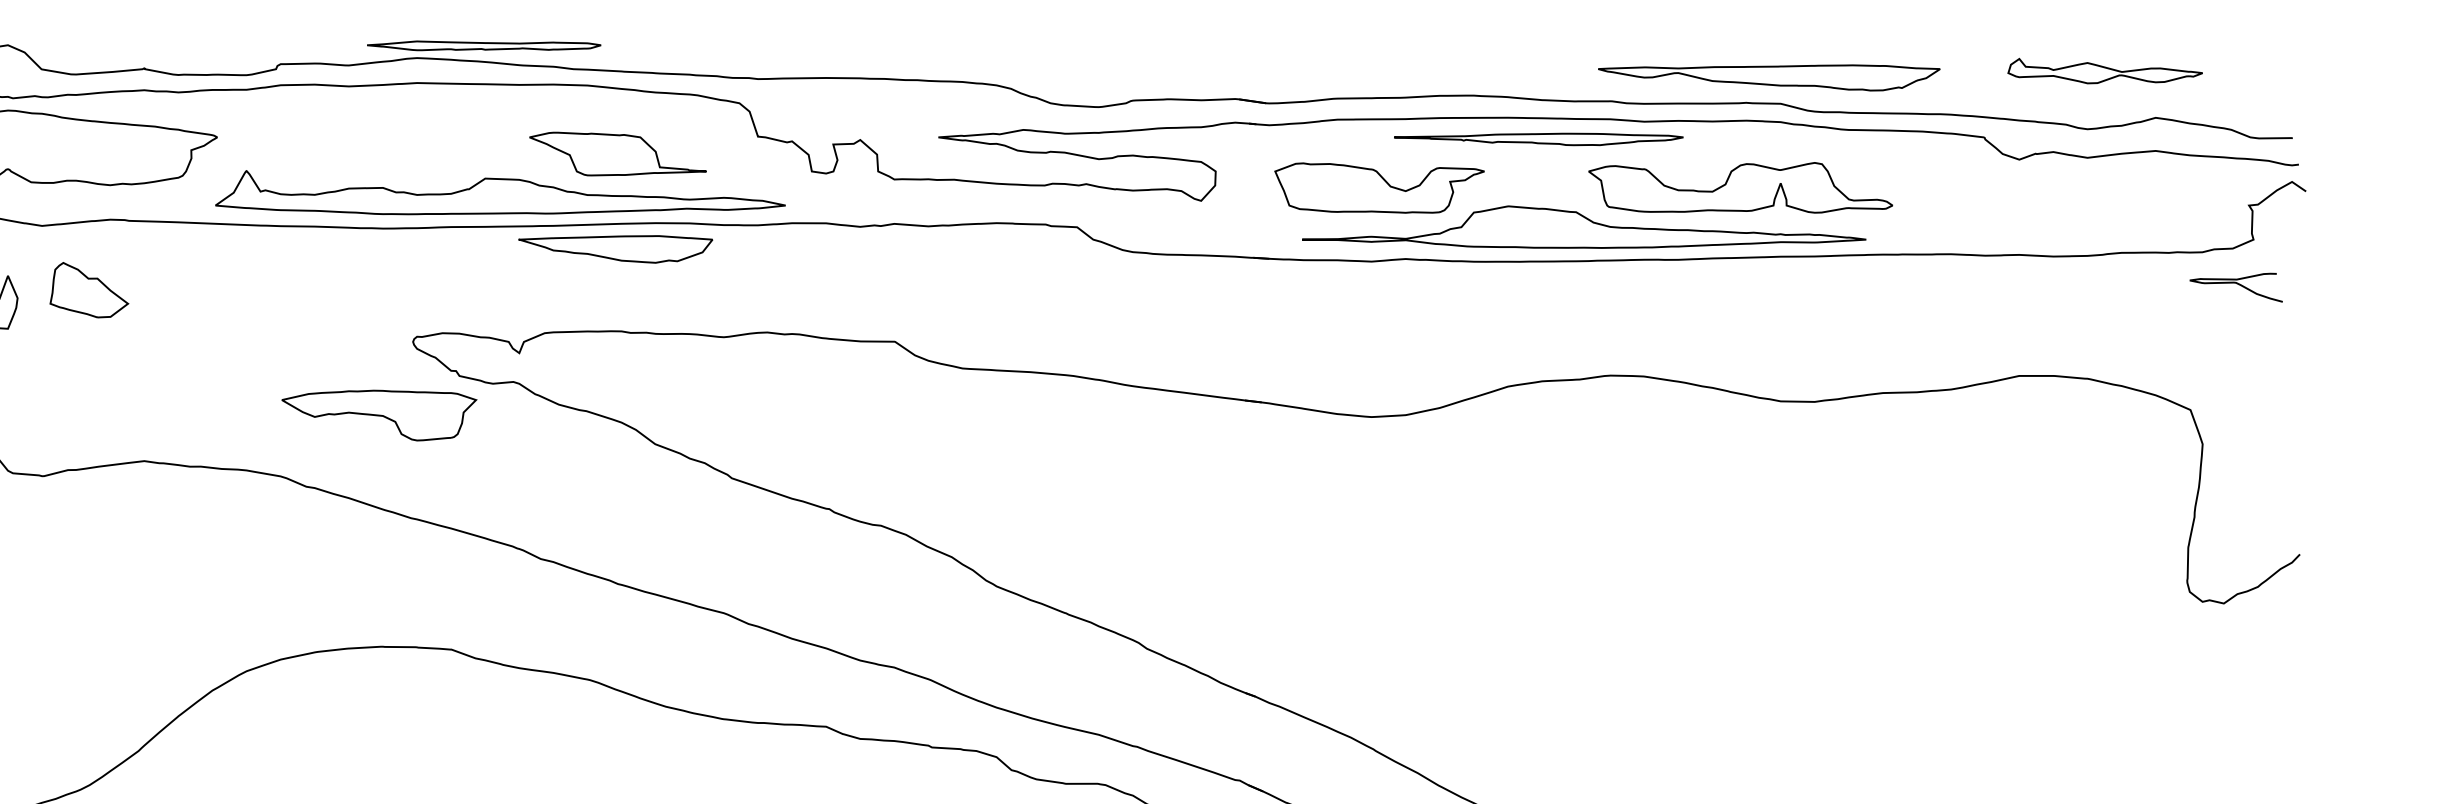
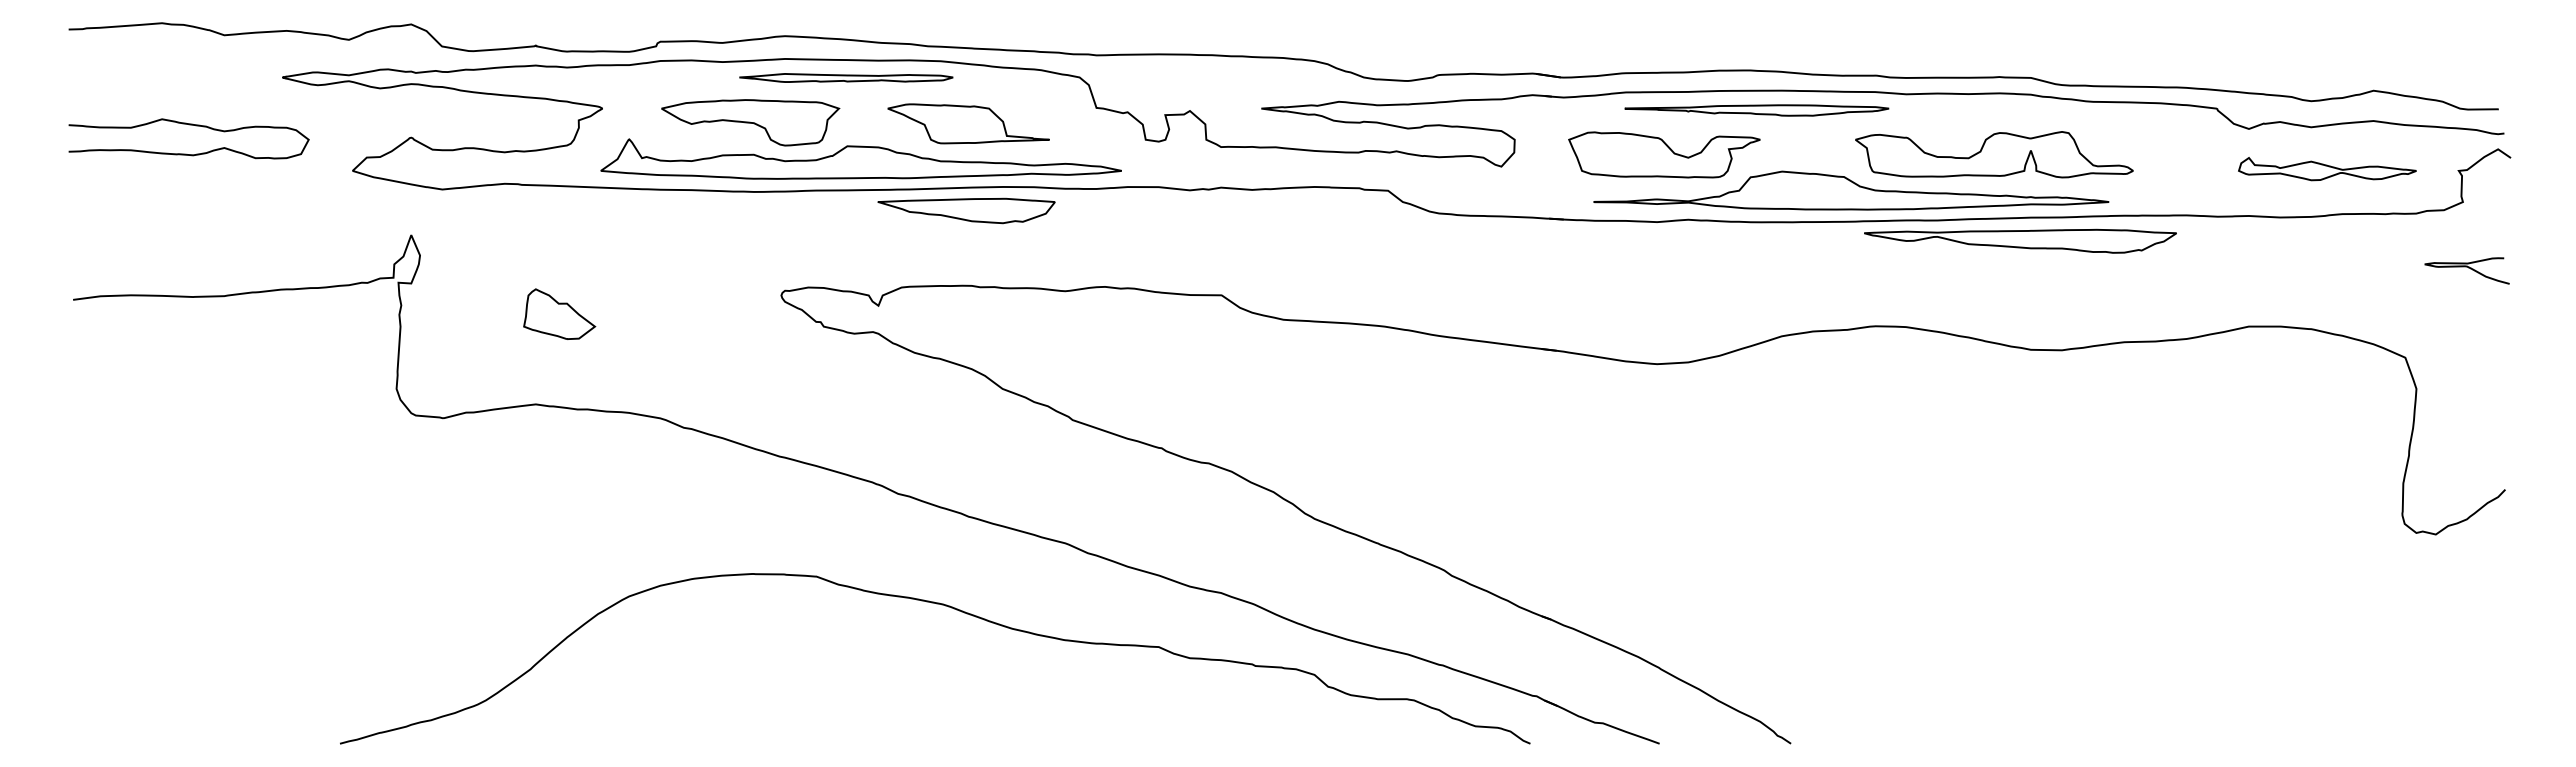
part: (484, 45) -> (846, 77), moved
part: (2105, 71) -> (2327, 169), moved
part: (1769, 77) -> (2020, 240), moved
part: (1538, 139) -> (1756, 110), moved
curve: (2237, 285) -> (2468, 268), moved
part: (89, 289) -> (559, 313), moved
part: (379, 415) -> (750, 122), moved

